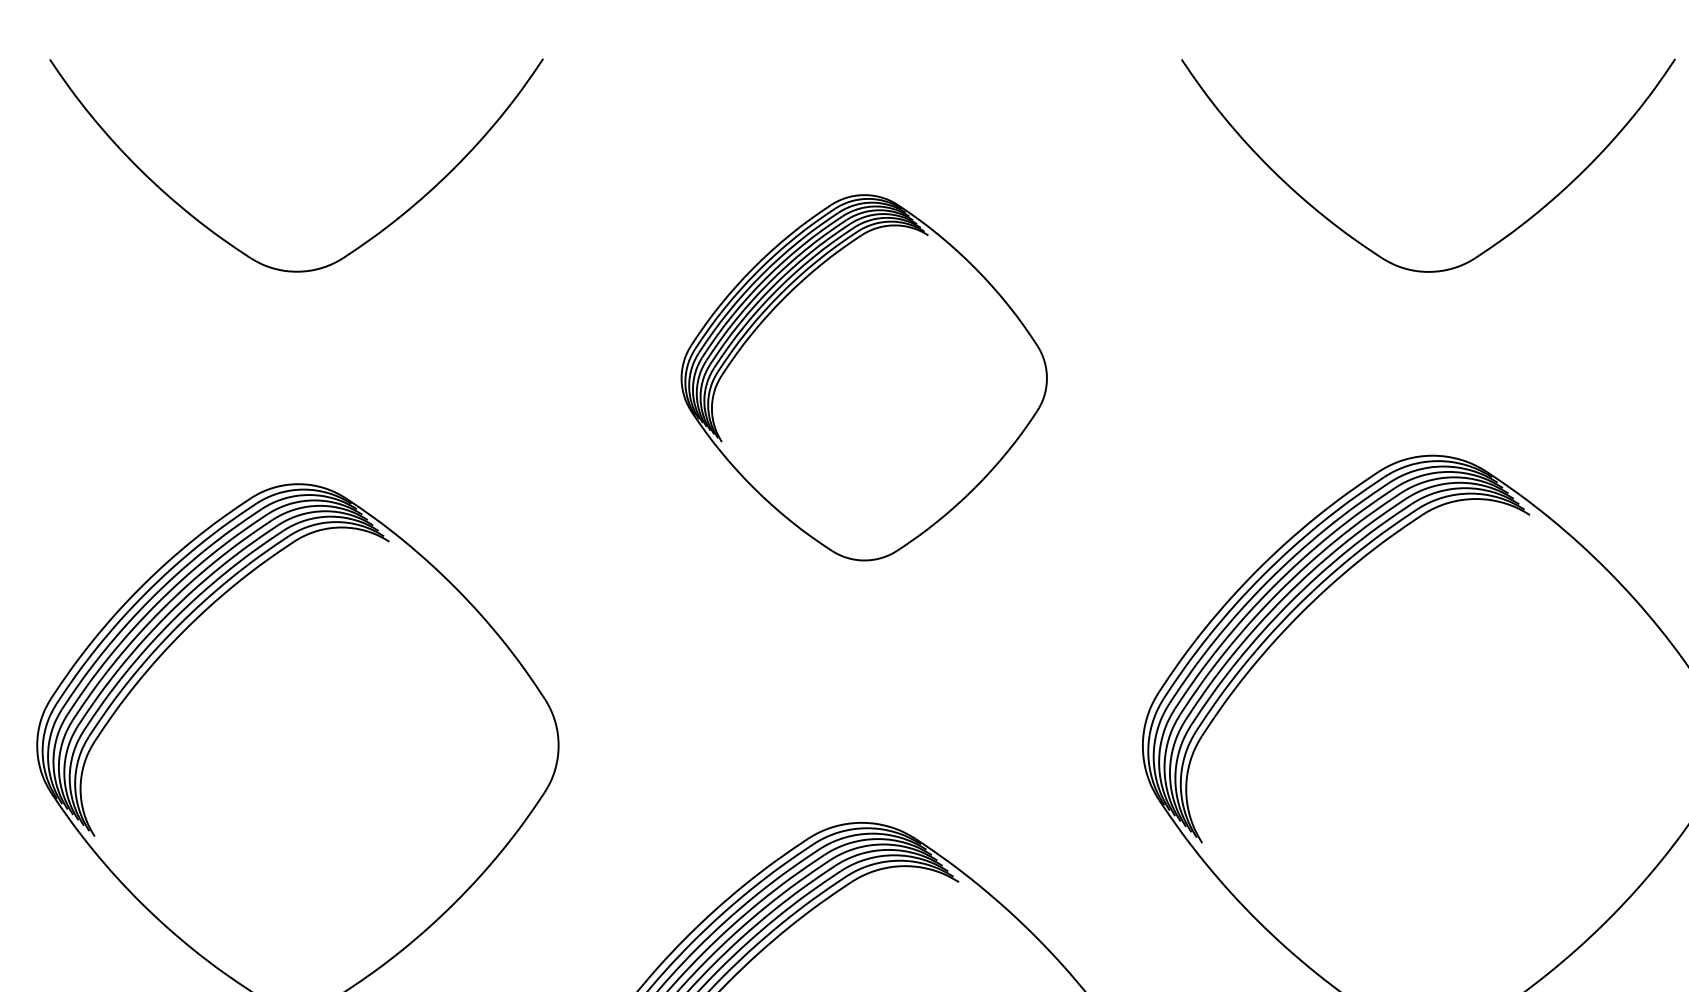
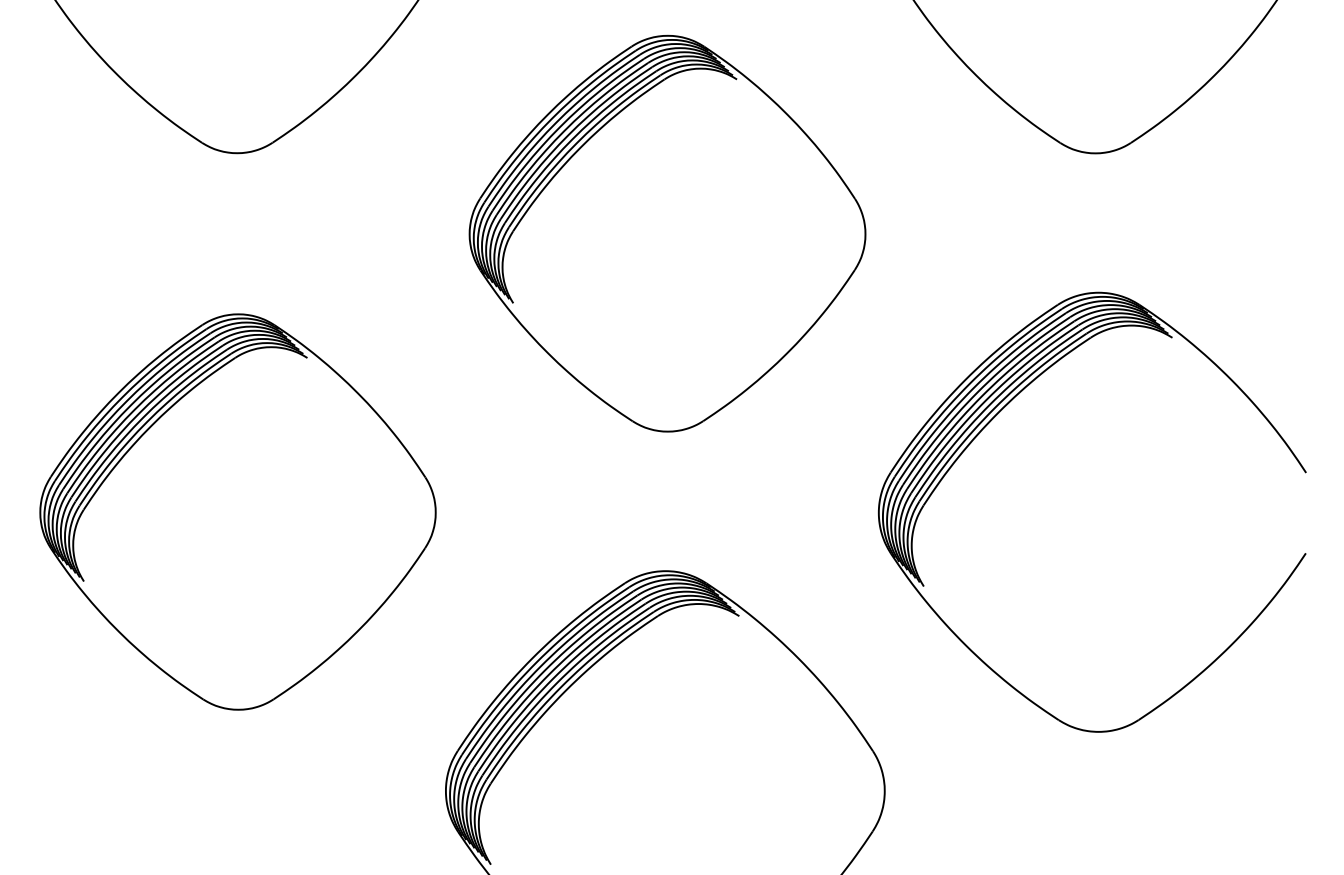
part: (864, 377) -> (667, 233), size x1.43

